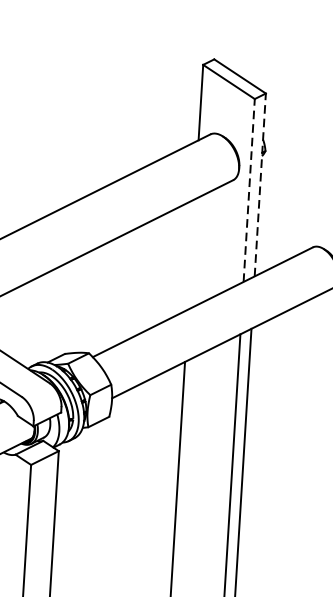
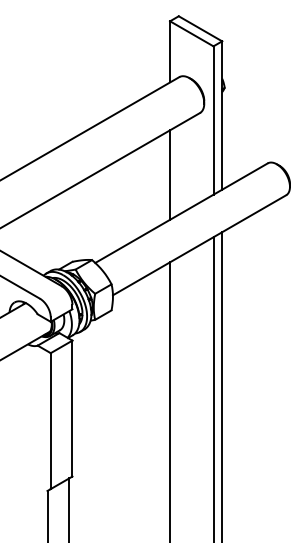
line: (260, 184) -> (222, 115), dashed -> solid
line: (249, 190) -> (213, 120), dashed -> solid
line: (192, 253) -> (170, 174), added

